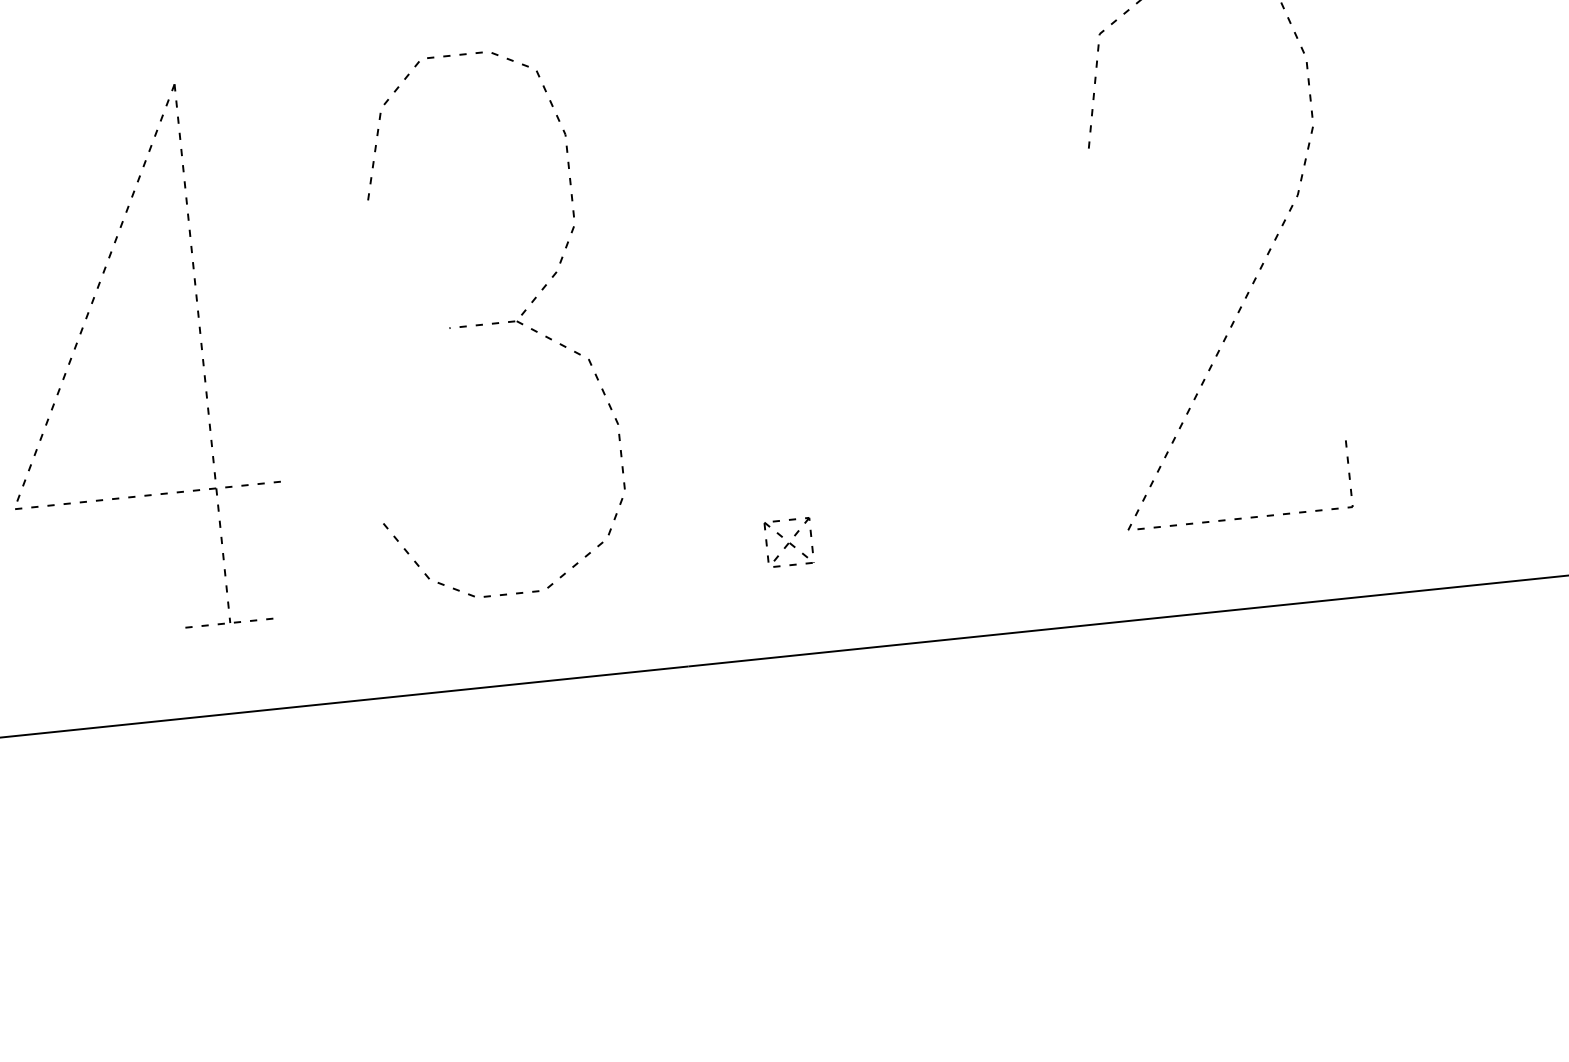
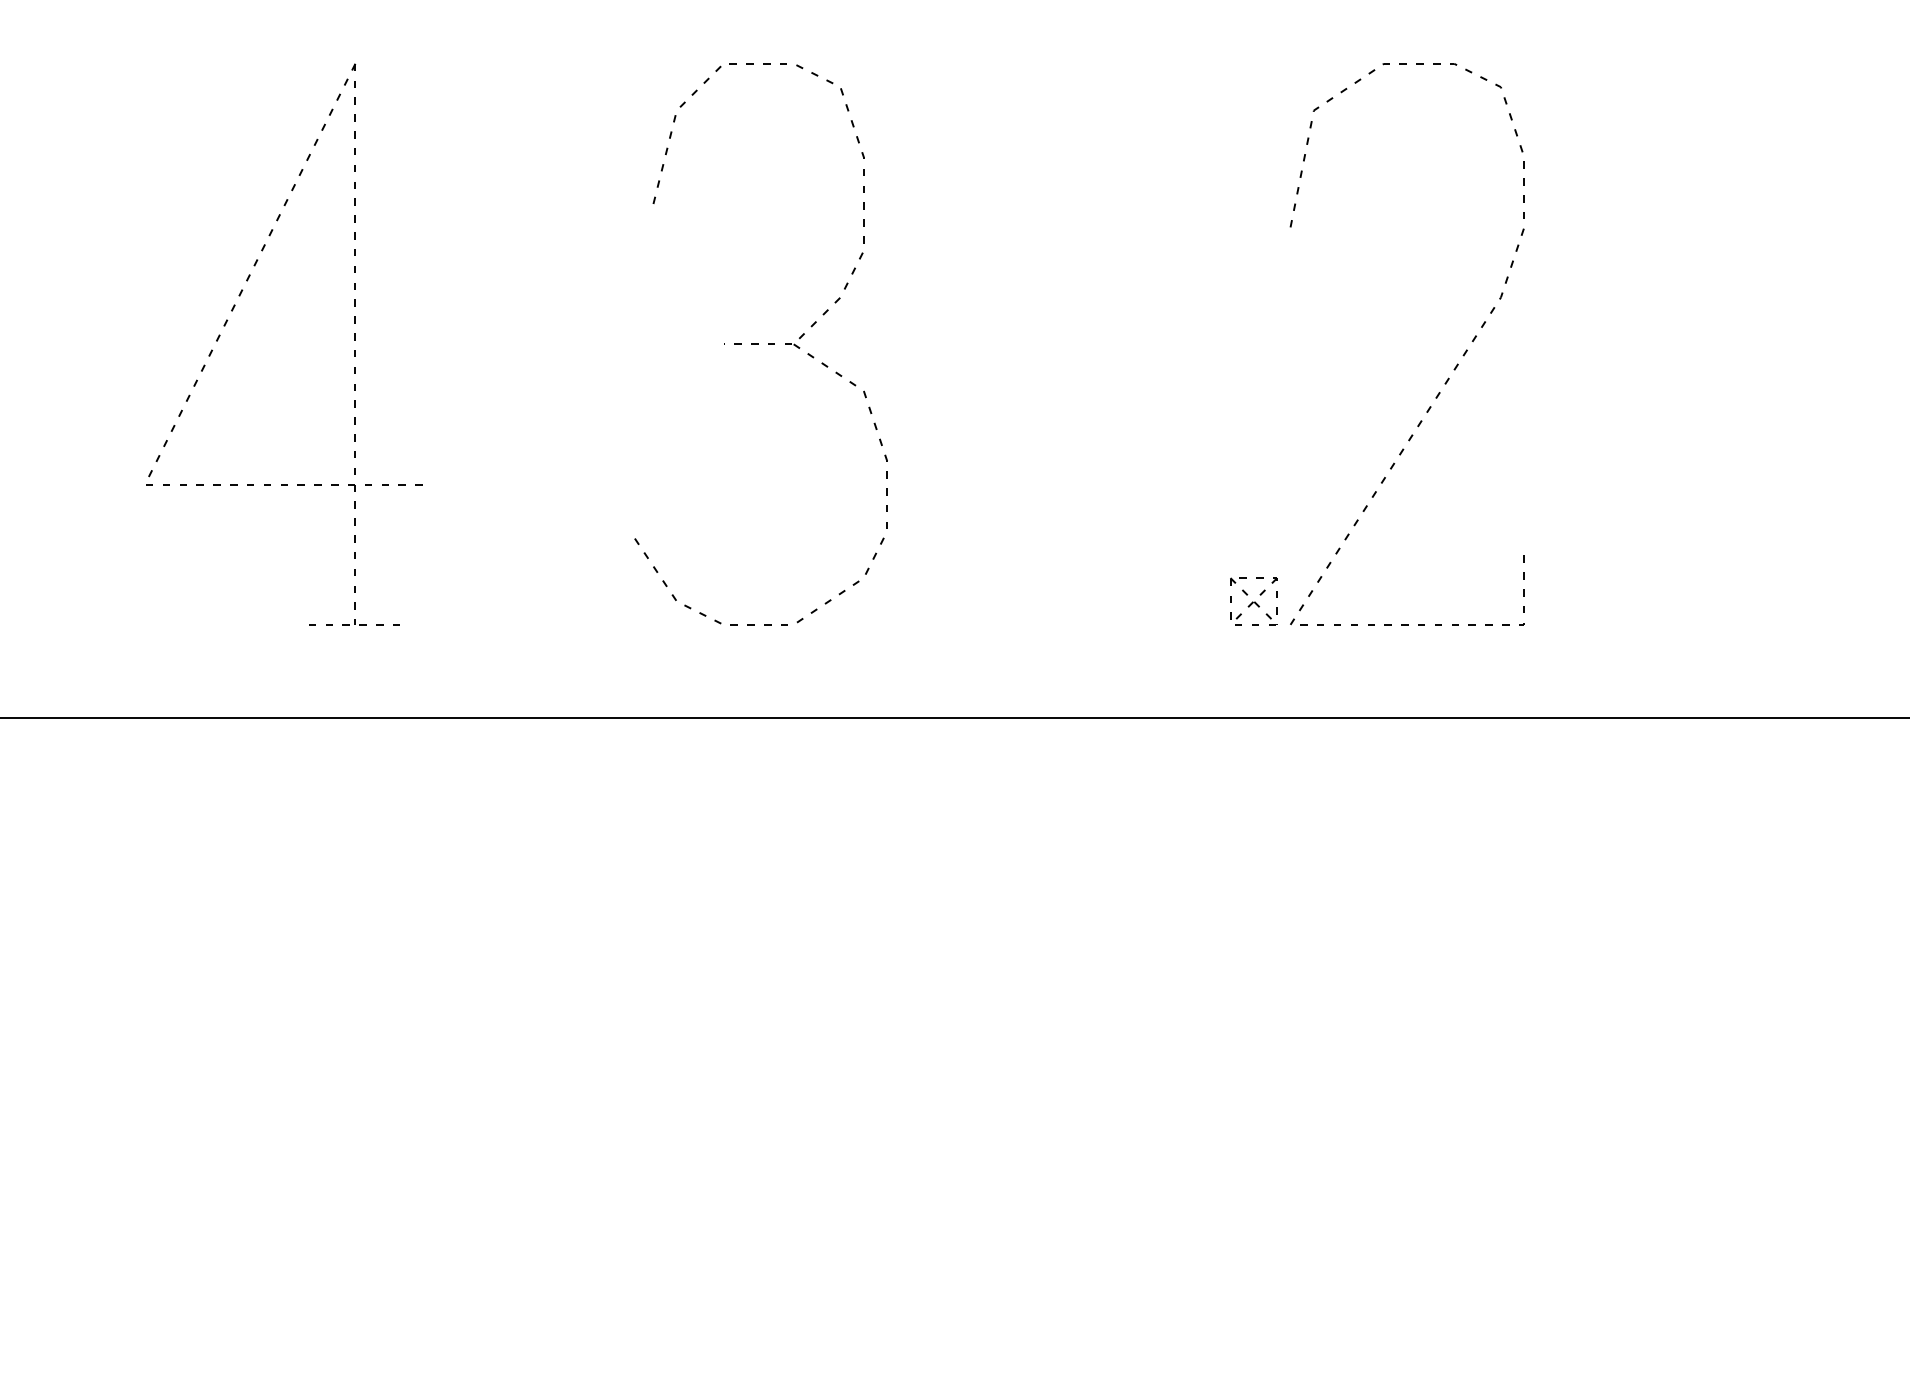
part: (484, 324) -> (760, 344), moved
part: (788, 542) -> (1253, 601), moved

